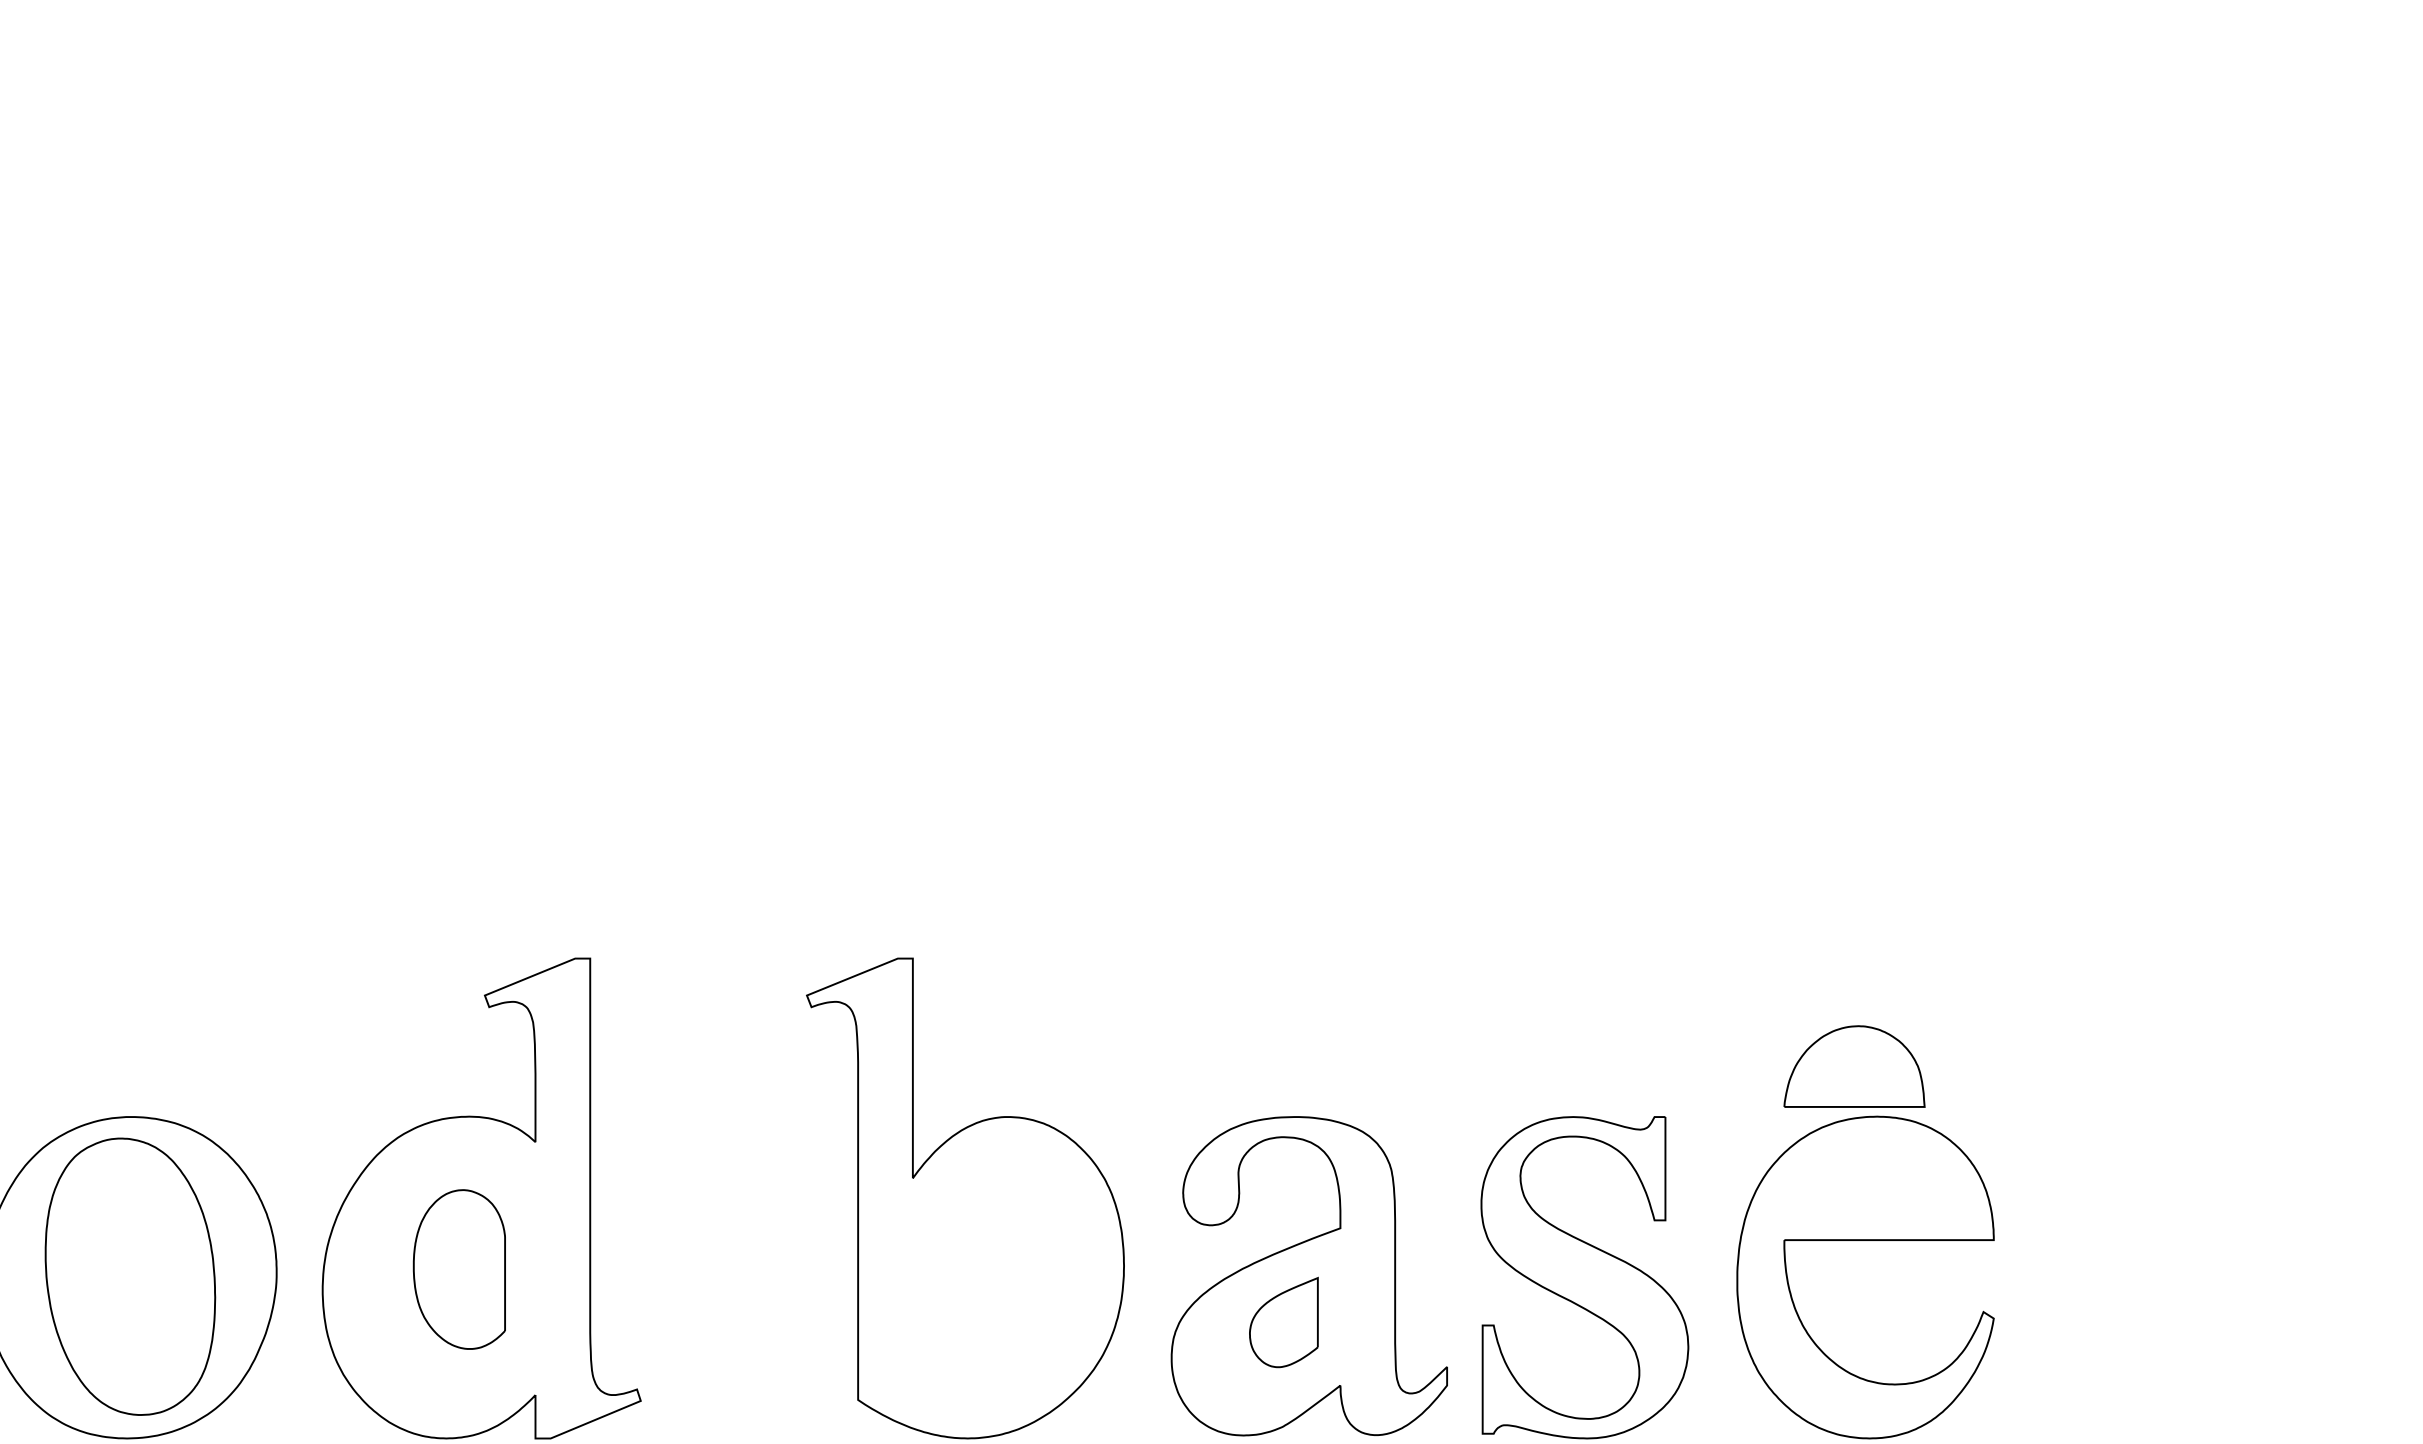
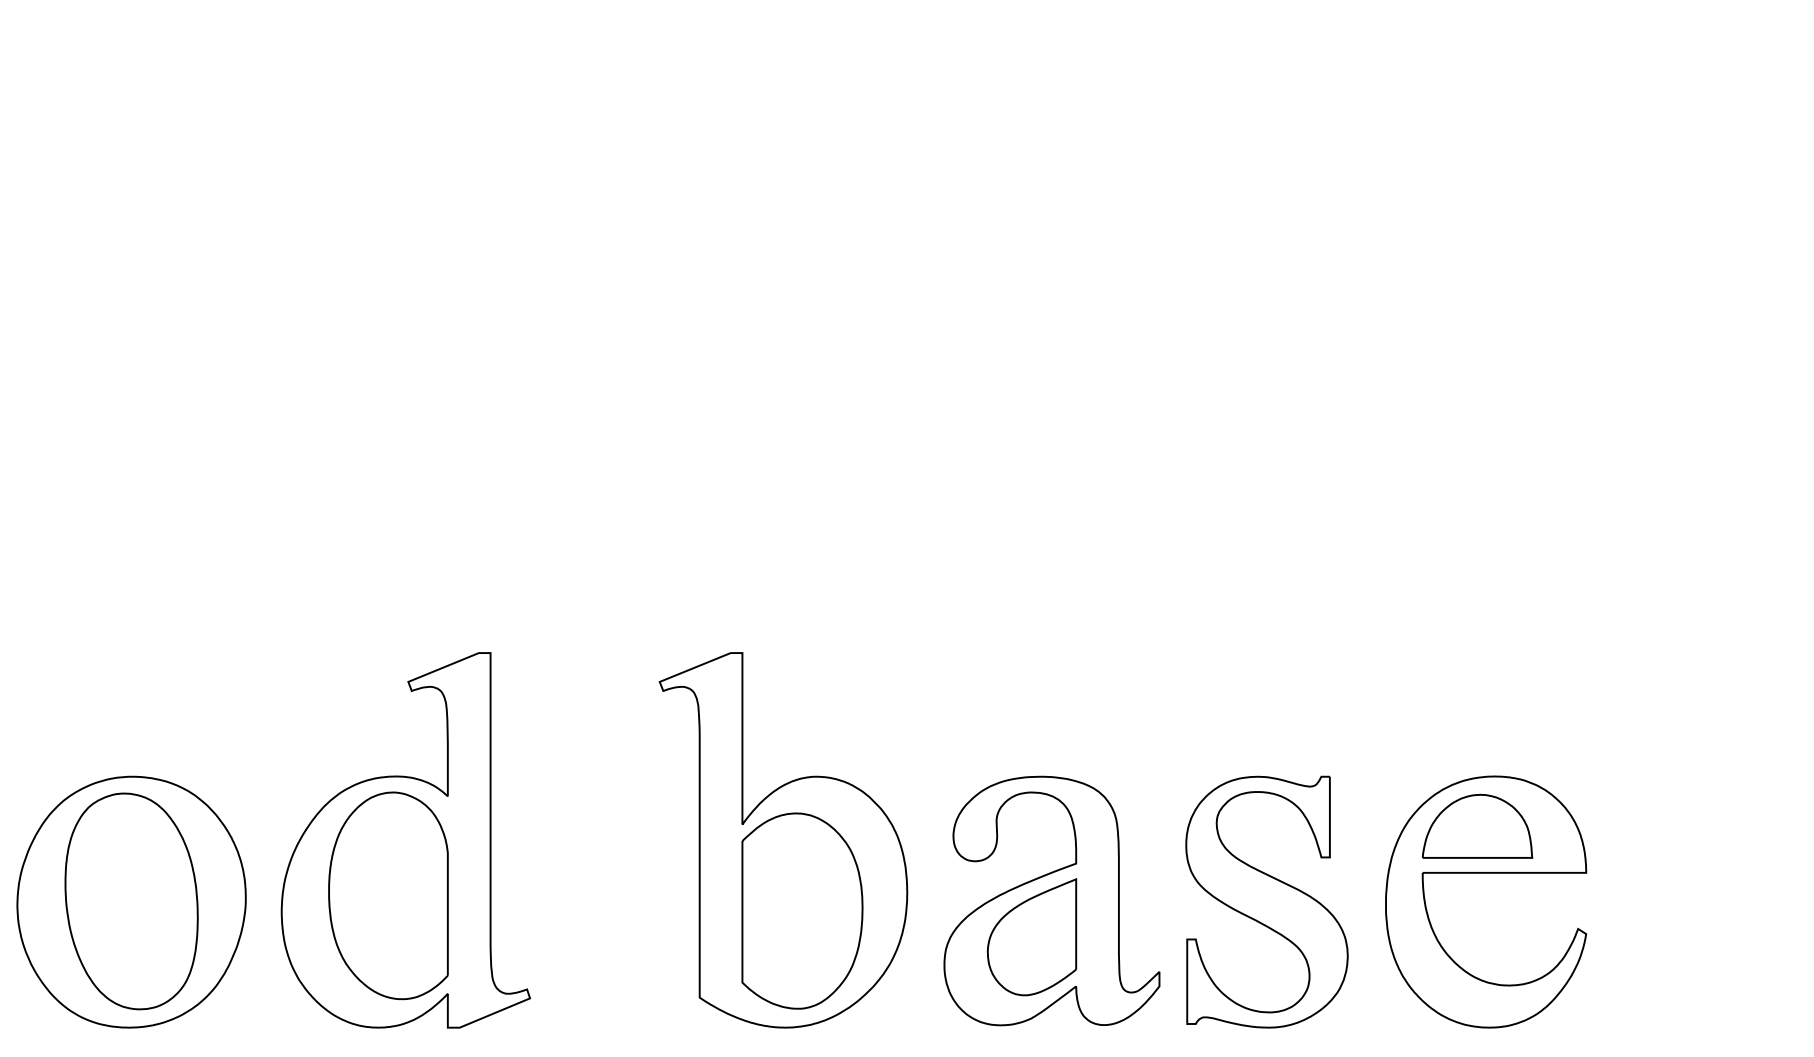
part: (1854, 1066) -> (1477, 826), moved
part: (459, 1269) -> (388, 895), size x1.67
part: (989, 1289) -> (802, 911), added
part: (1283, 1322) -> (1031, 937), size x1.67

